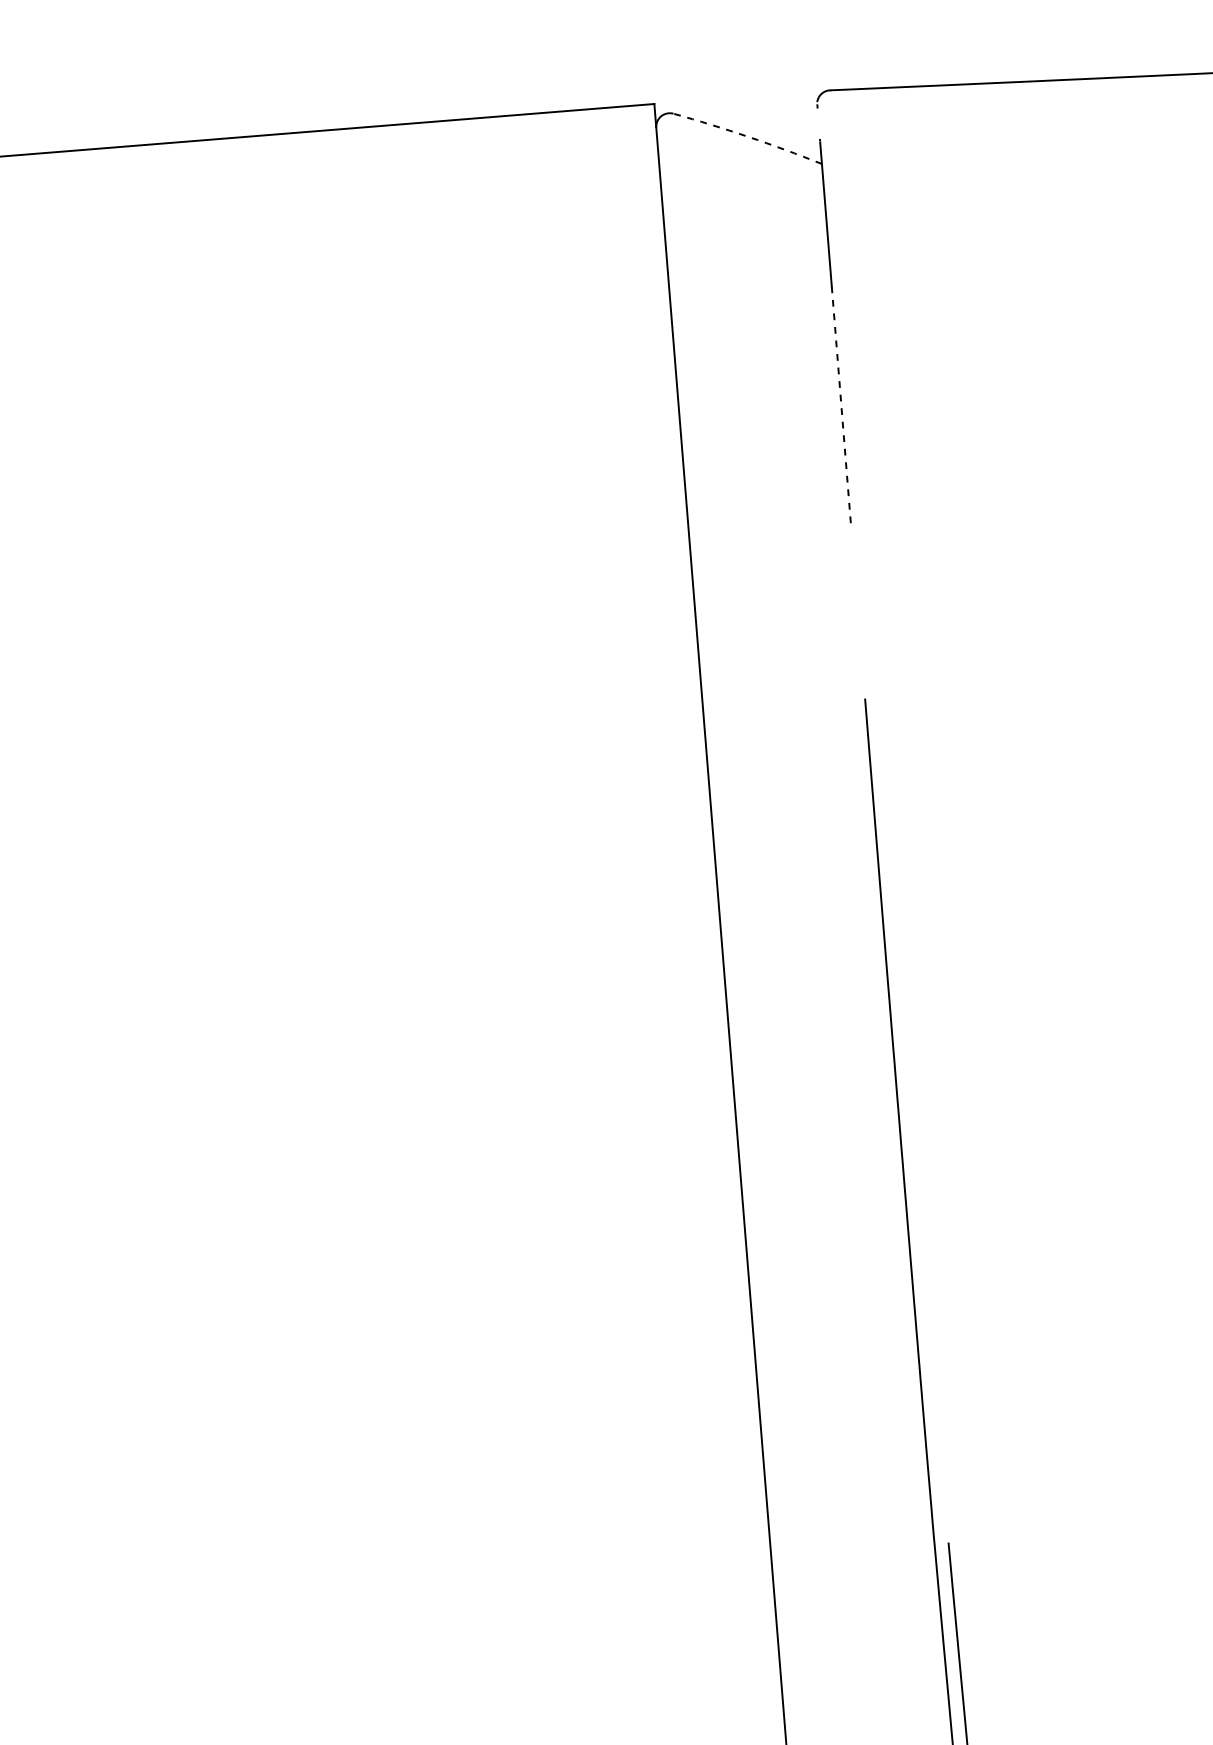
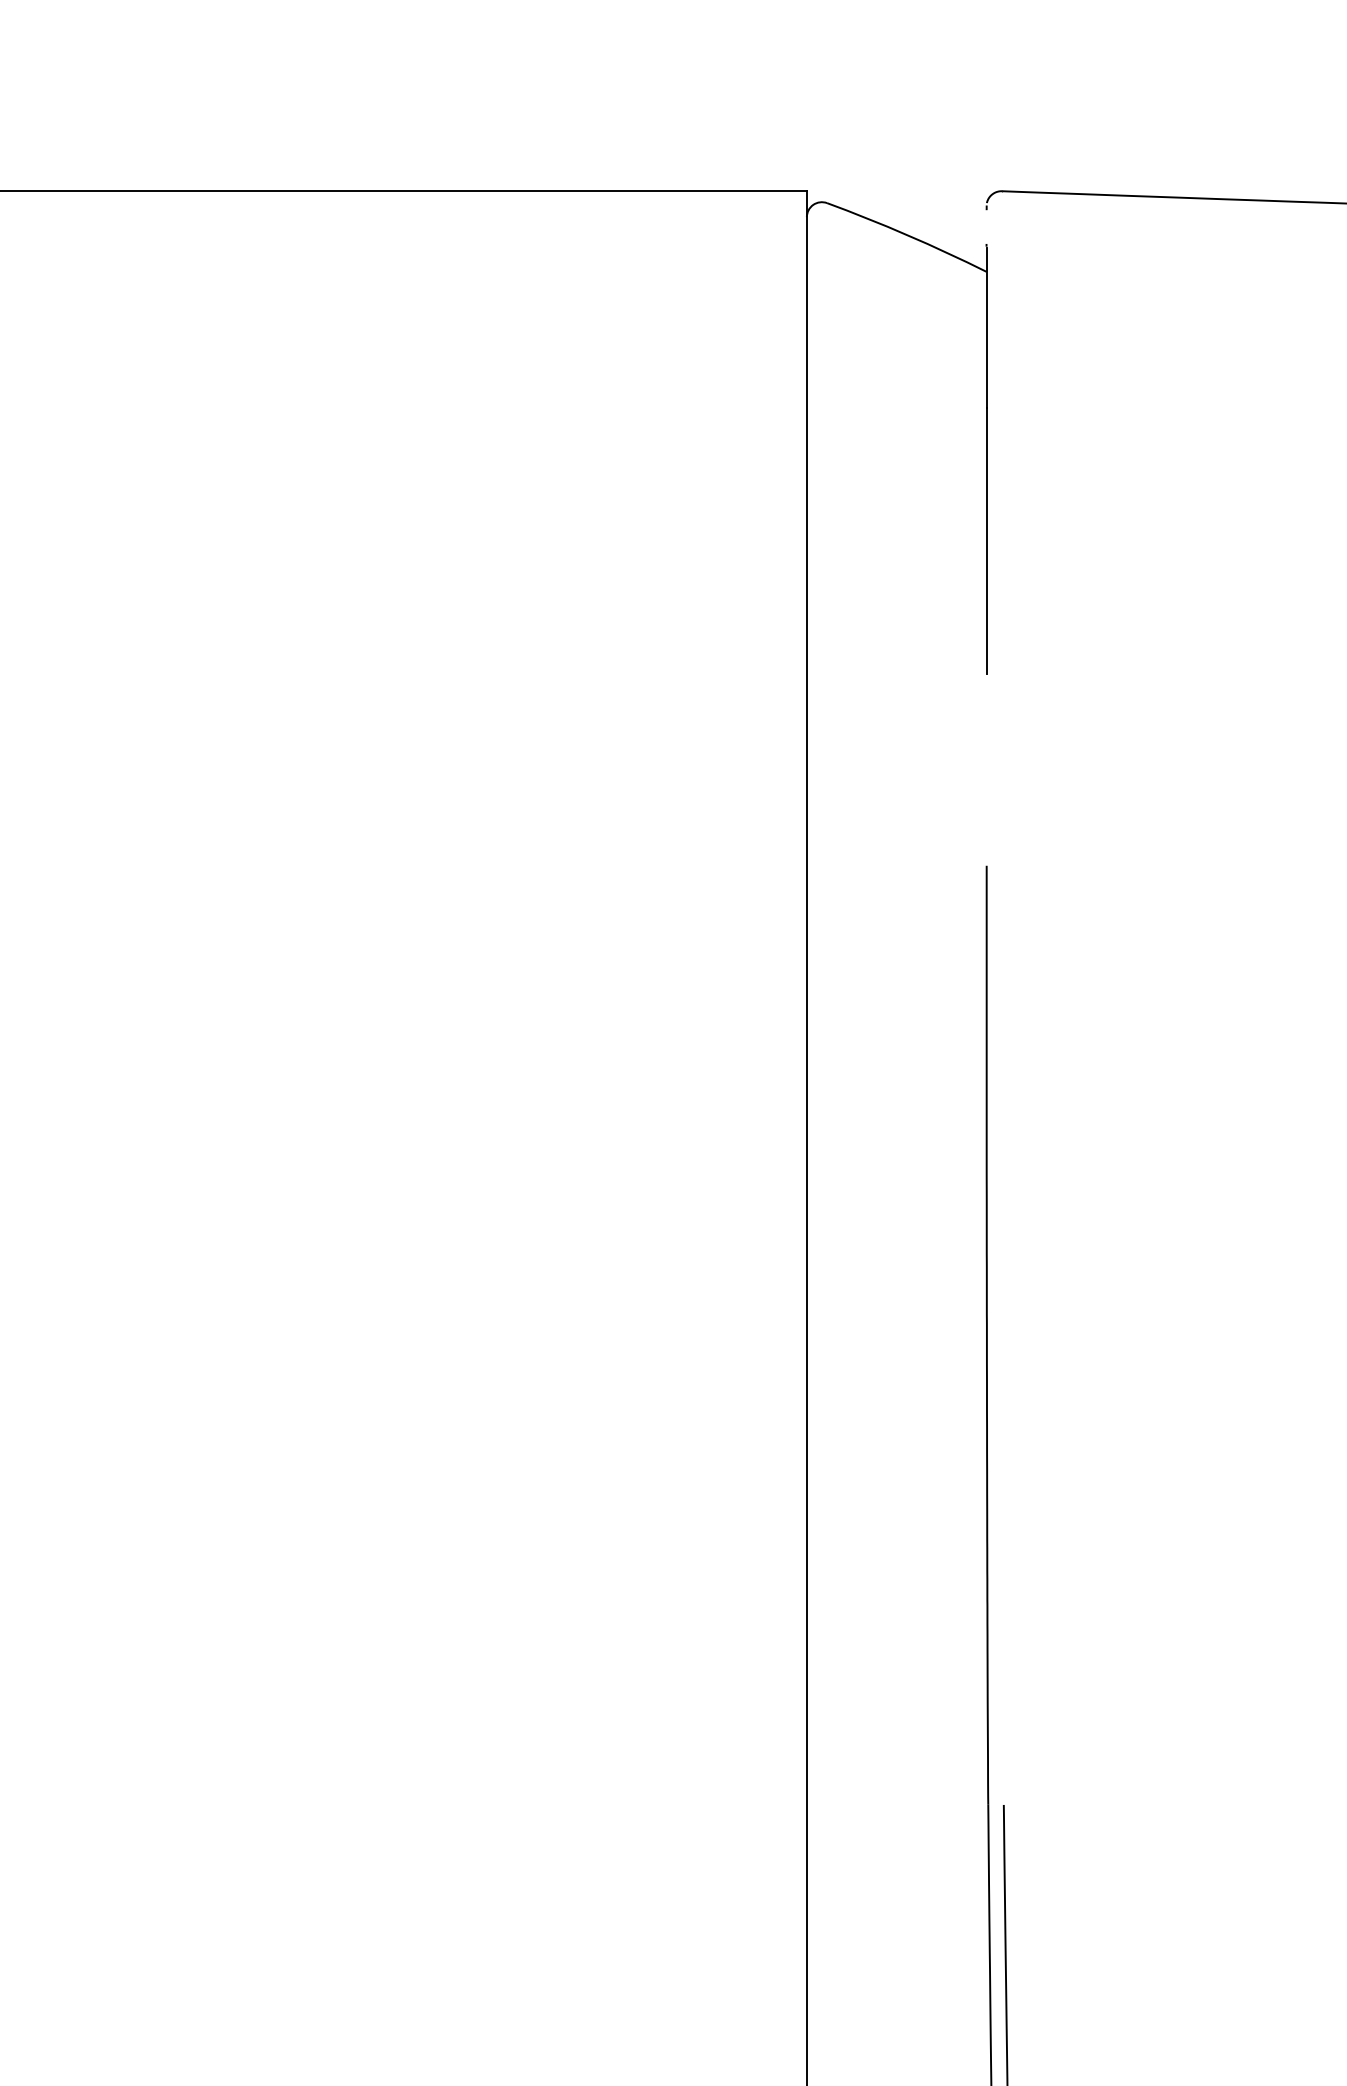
arc: (748, 137) -> (907, 235), dashed -> solid
line: (841, 406) -> (986, 541), dashed -> solid

